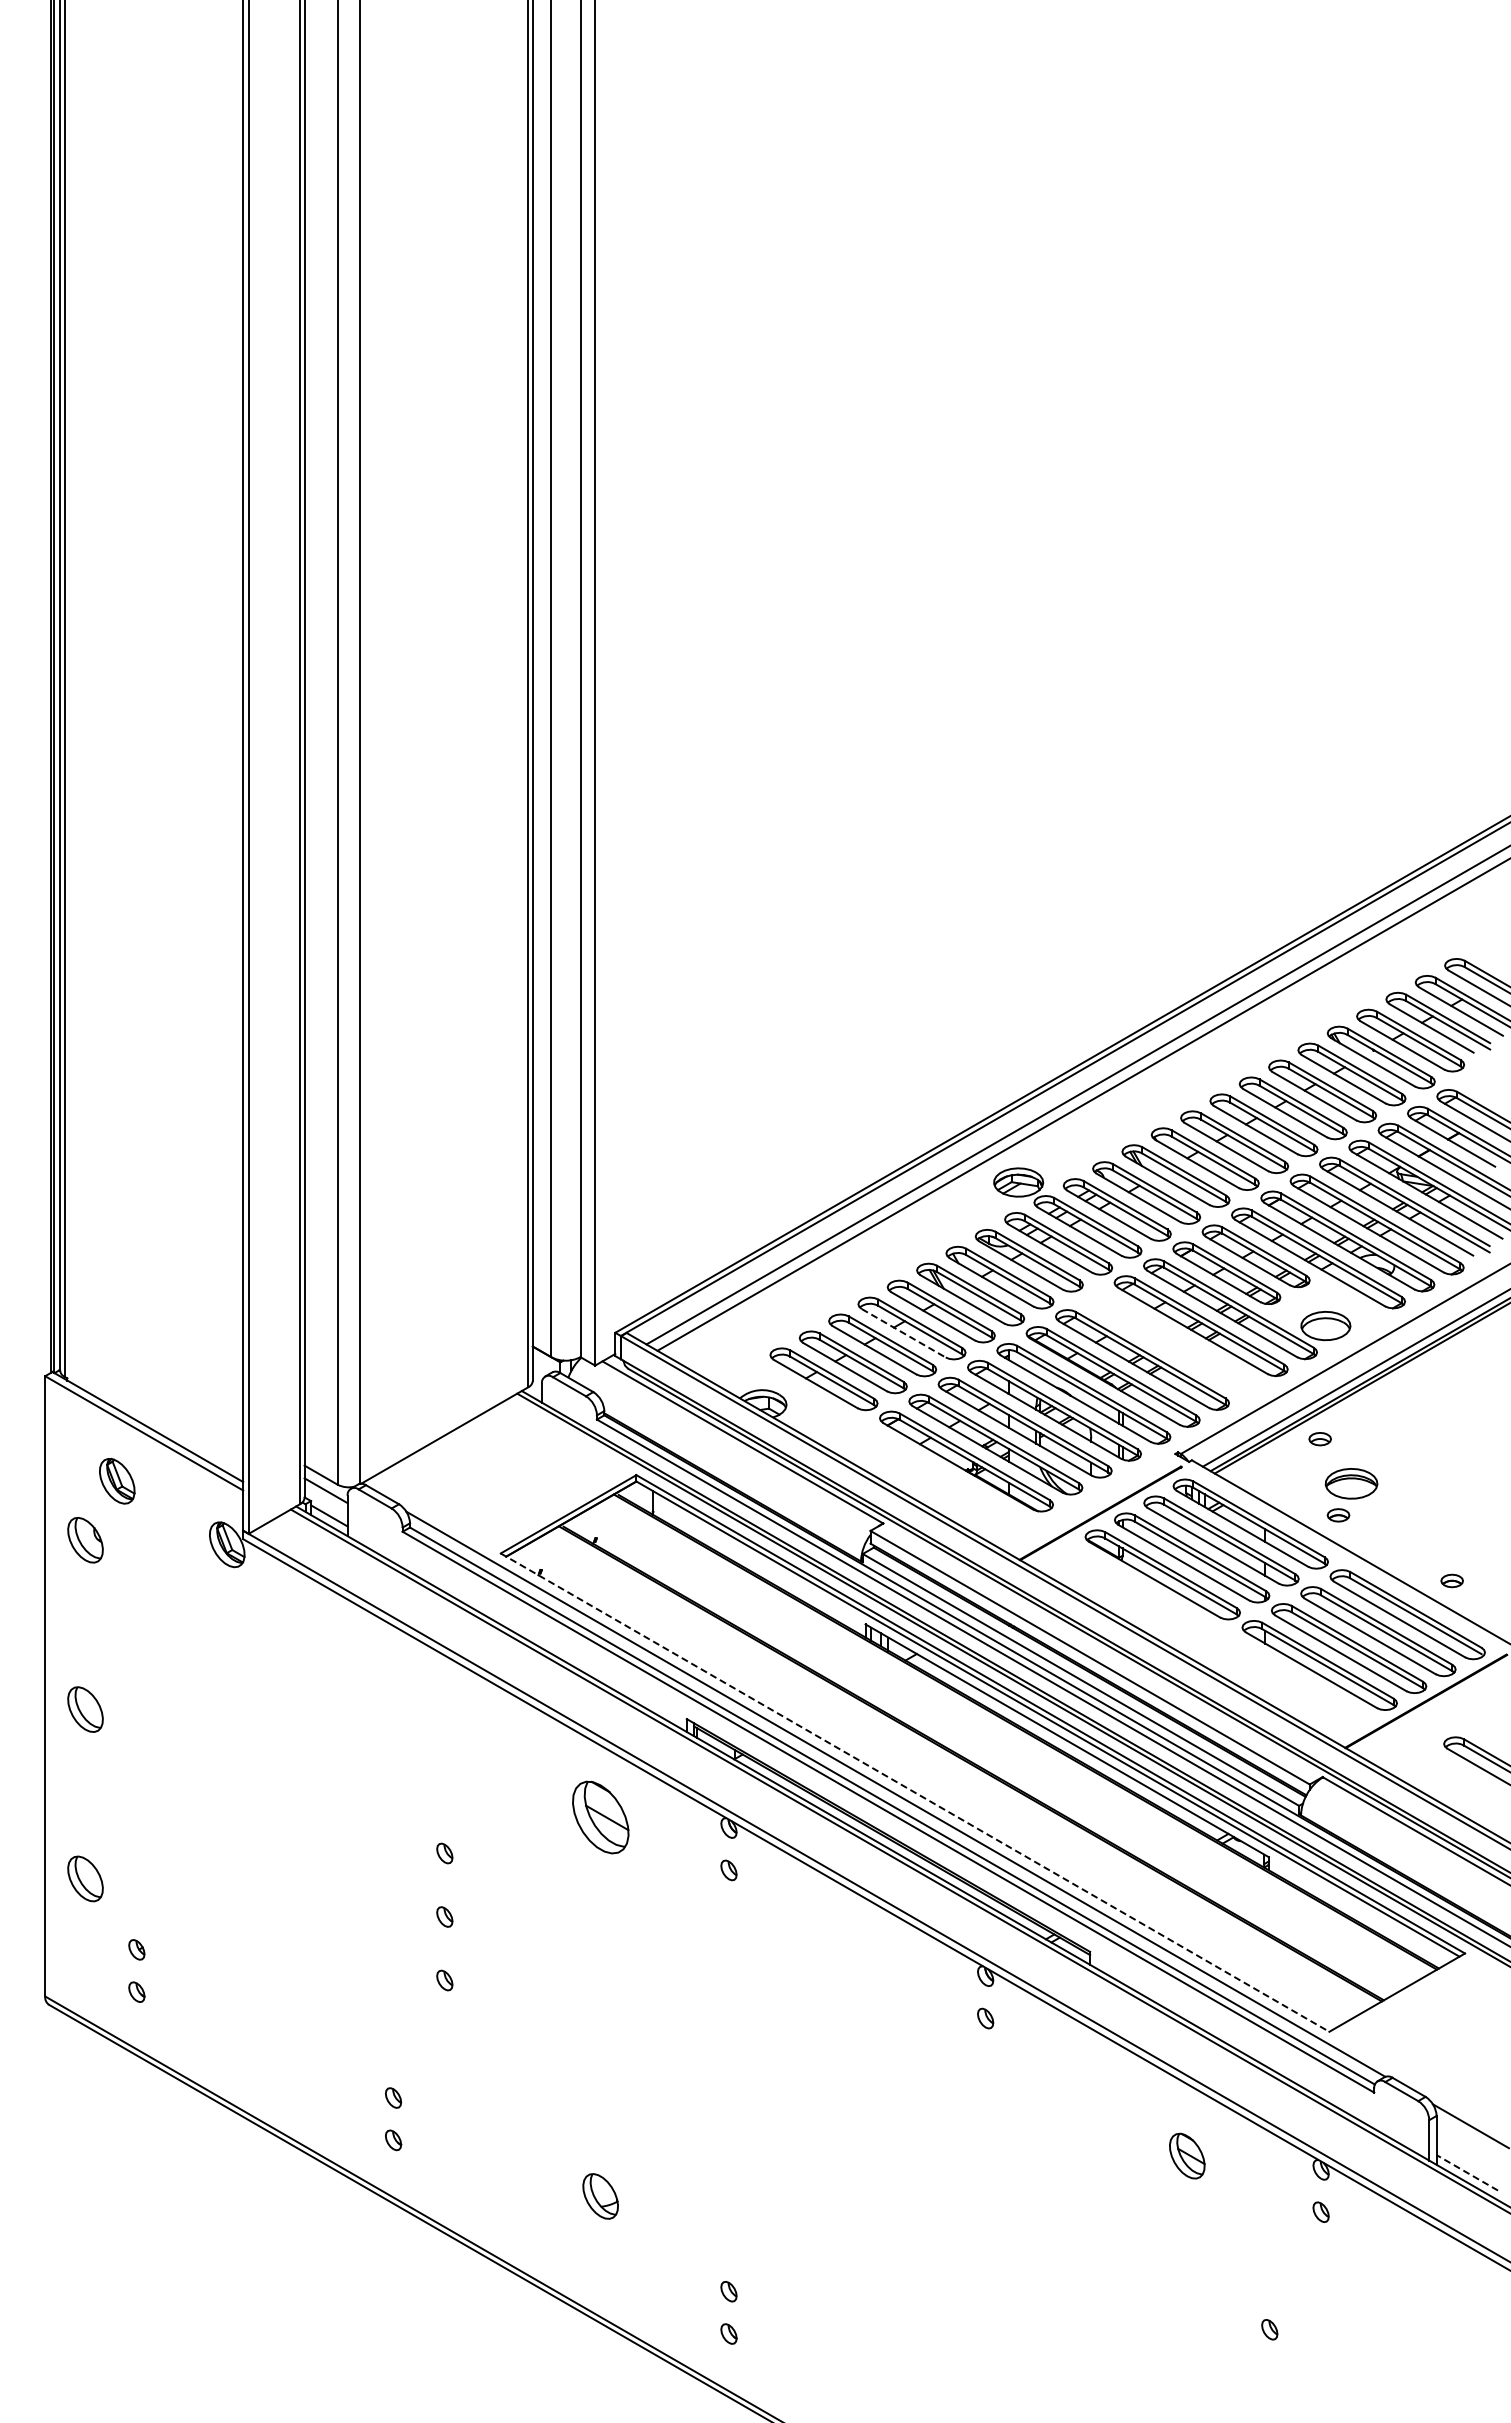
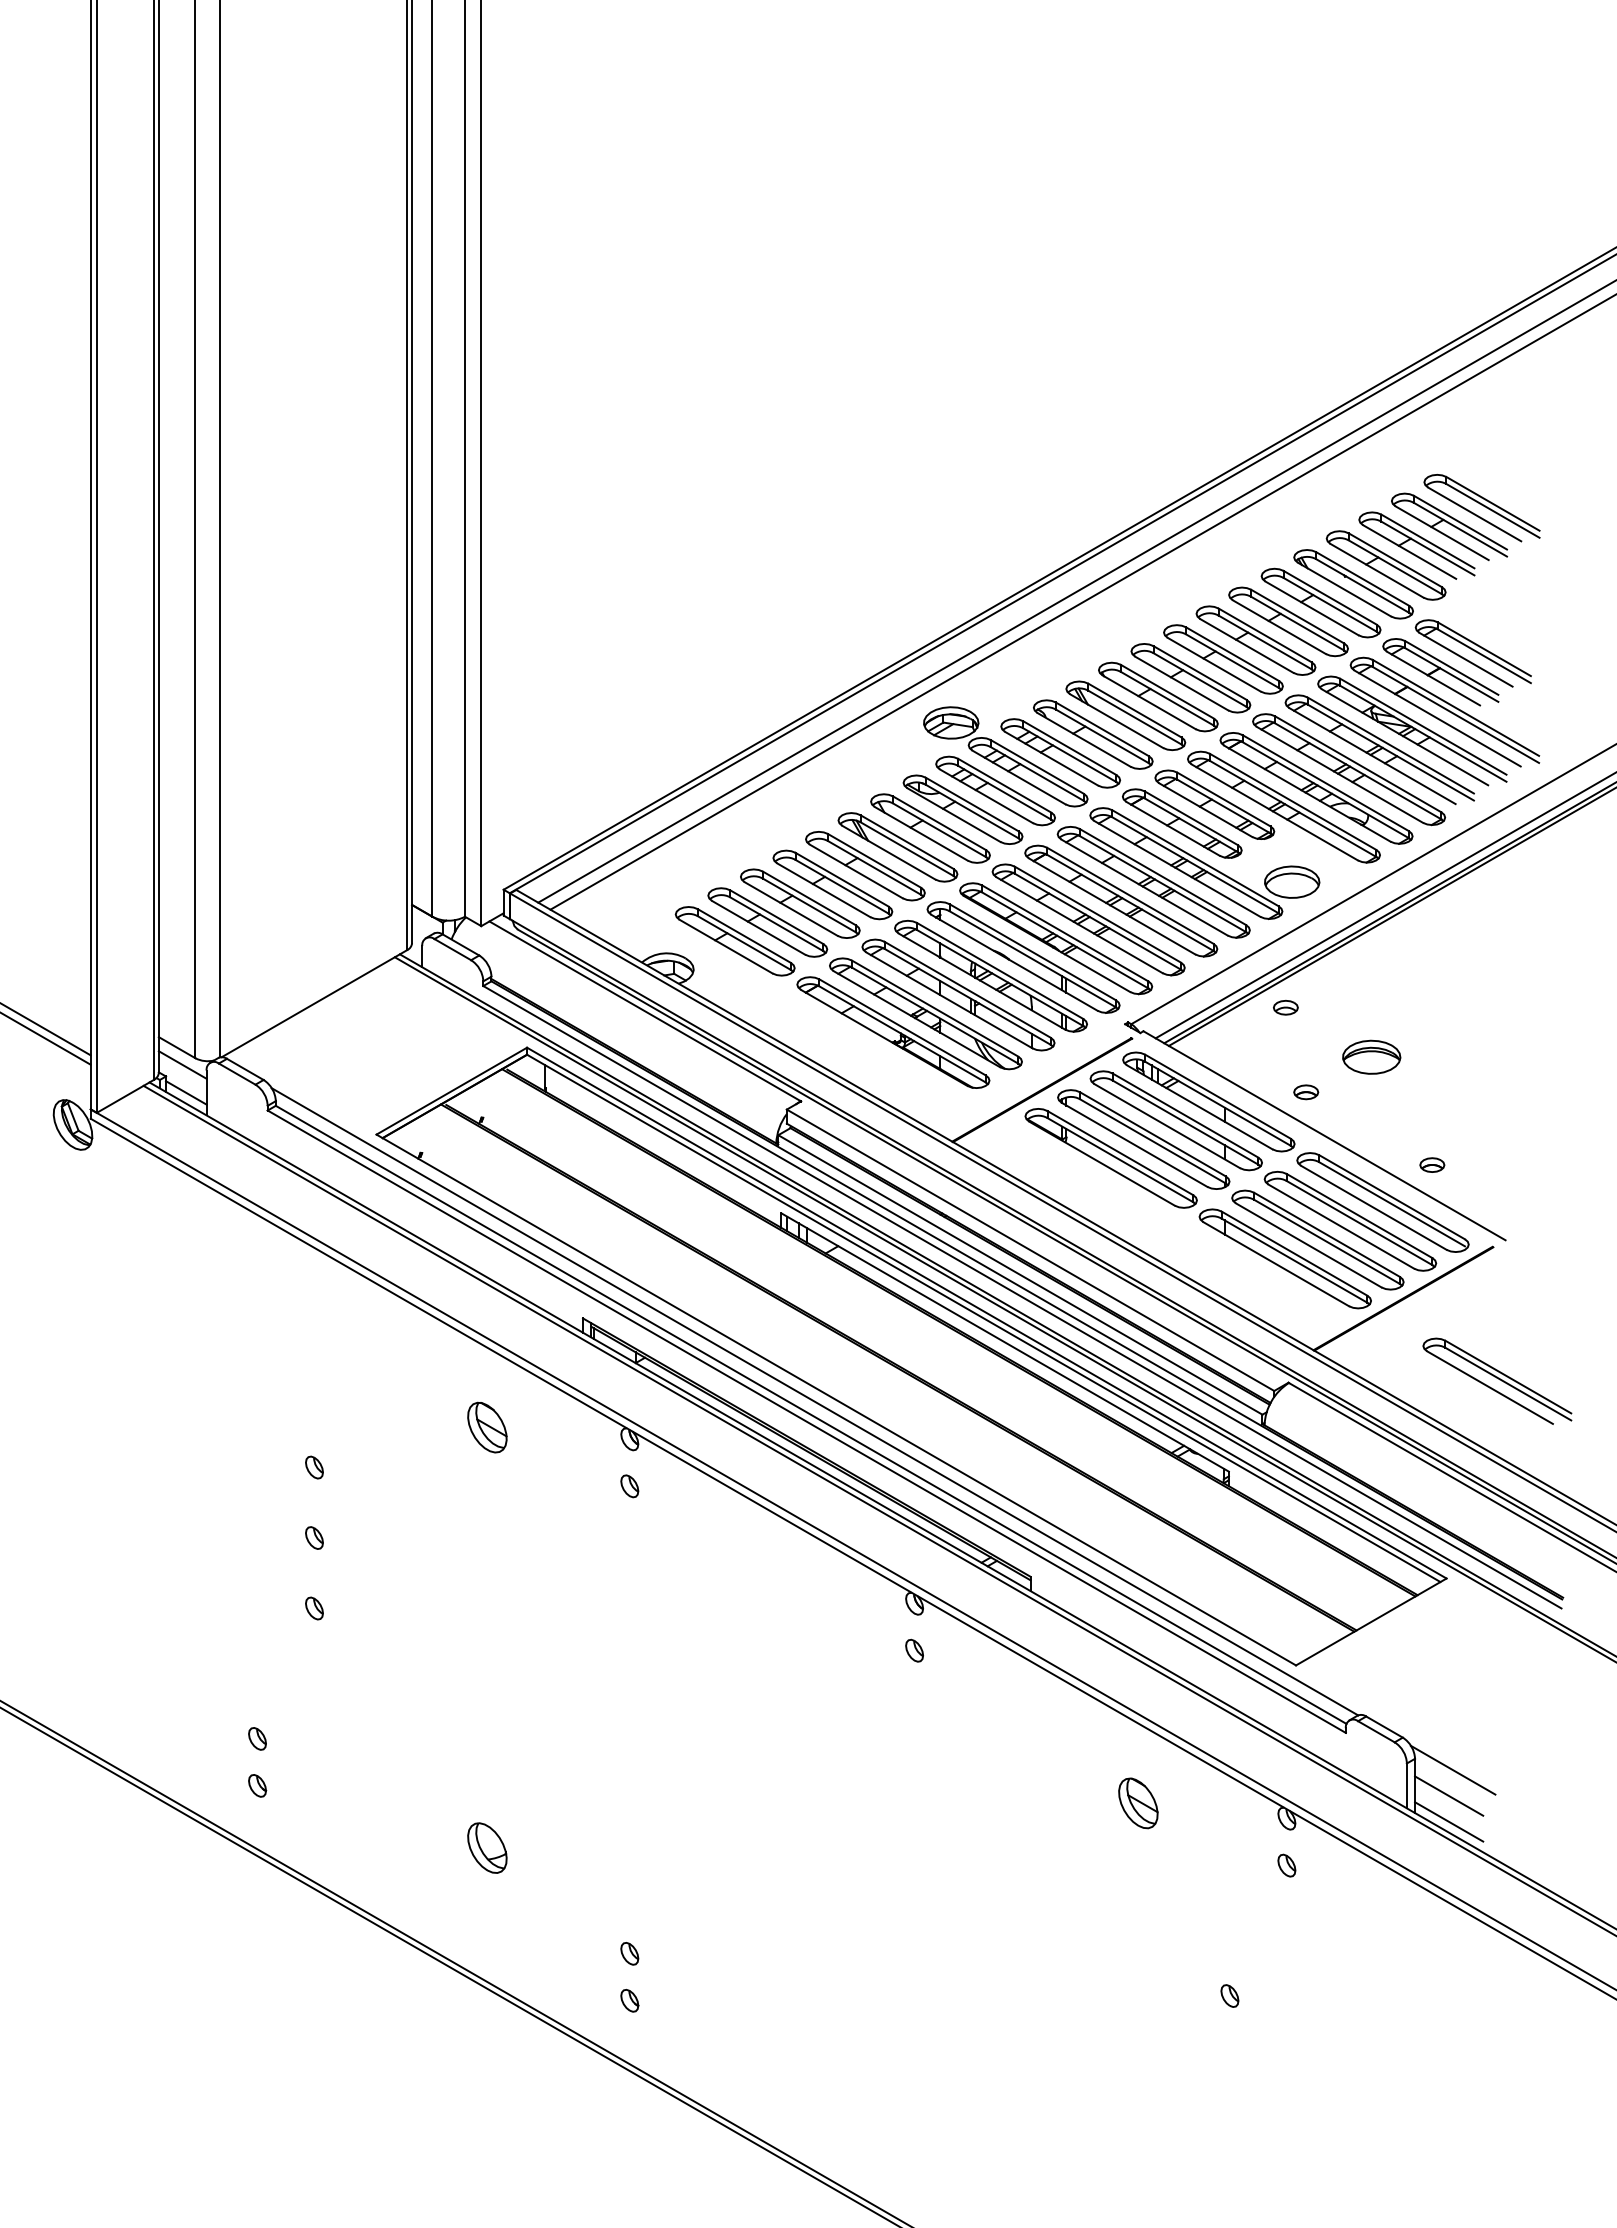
line: (904, 1333) -> (824, 890), dashed -> solid
part: (1171, 1342) -> (1120, 900), added
part: (1351, 1483) -> (1371, 1056), moved
line: (915, 1792) -> (836, 1399), dashed -> solid
part: (600, 1817) -> (487, 1427), size x0.62
line: (1467, 2149) -> (1449, 1796), added
line: (1466, 2172) -> (1448, 1821), dashed -> solid

